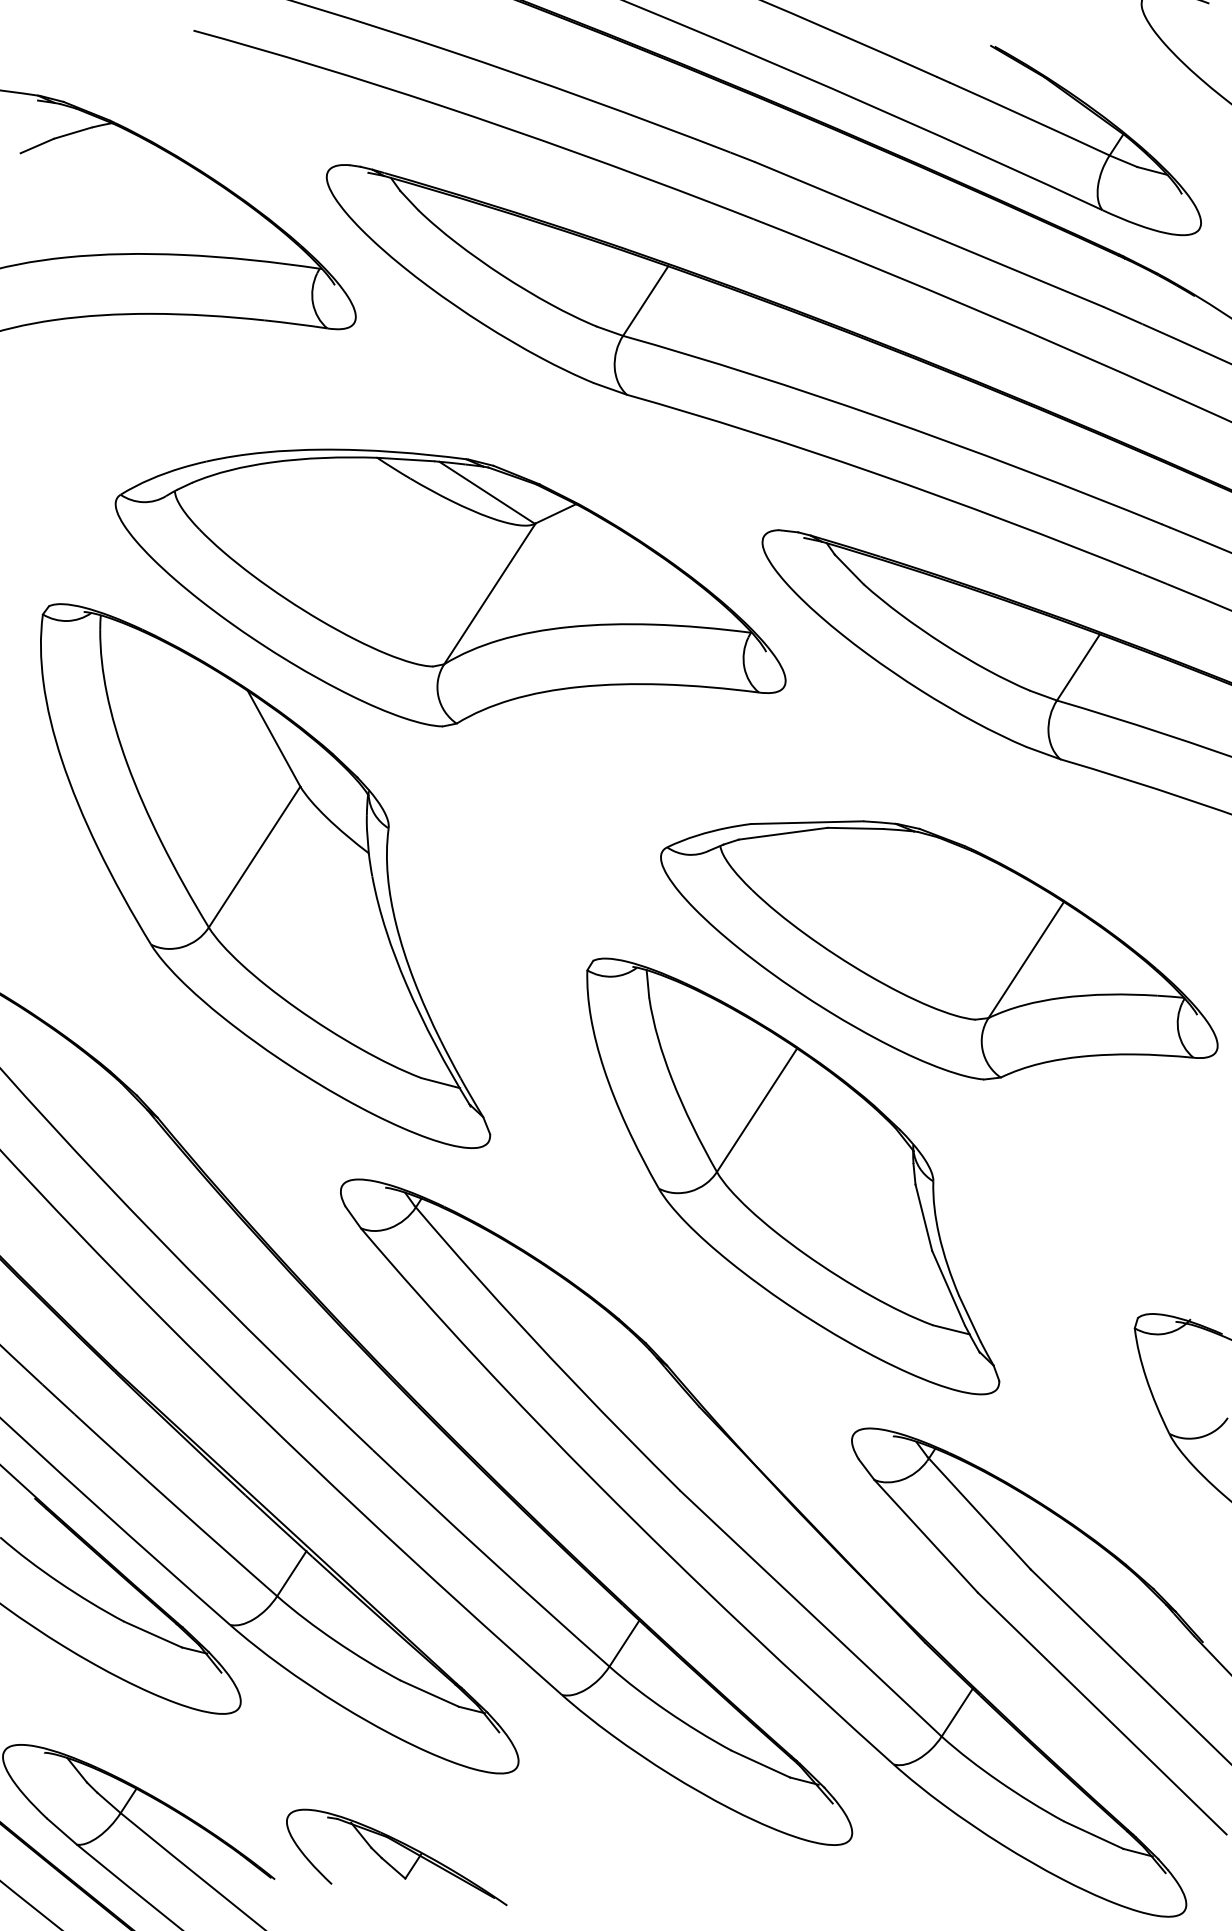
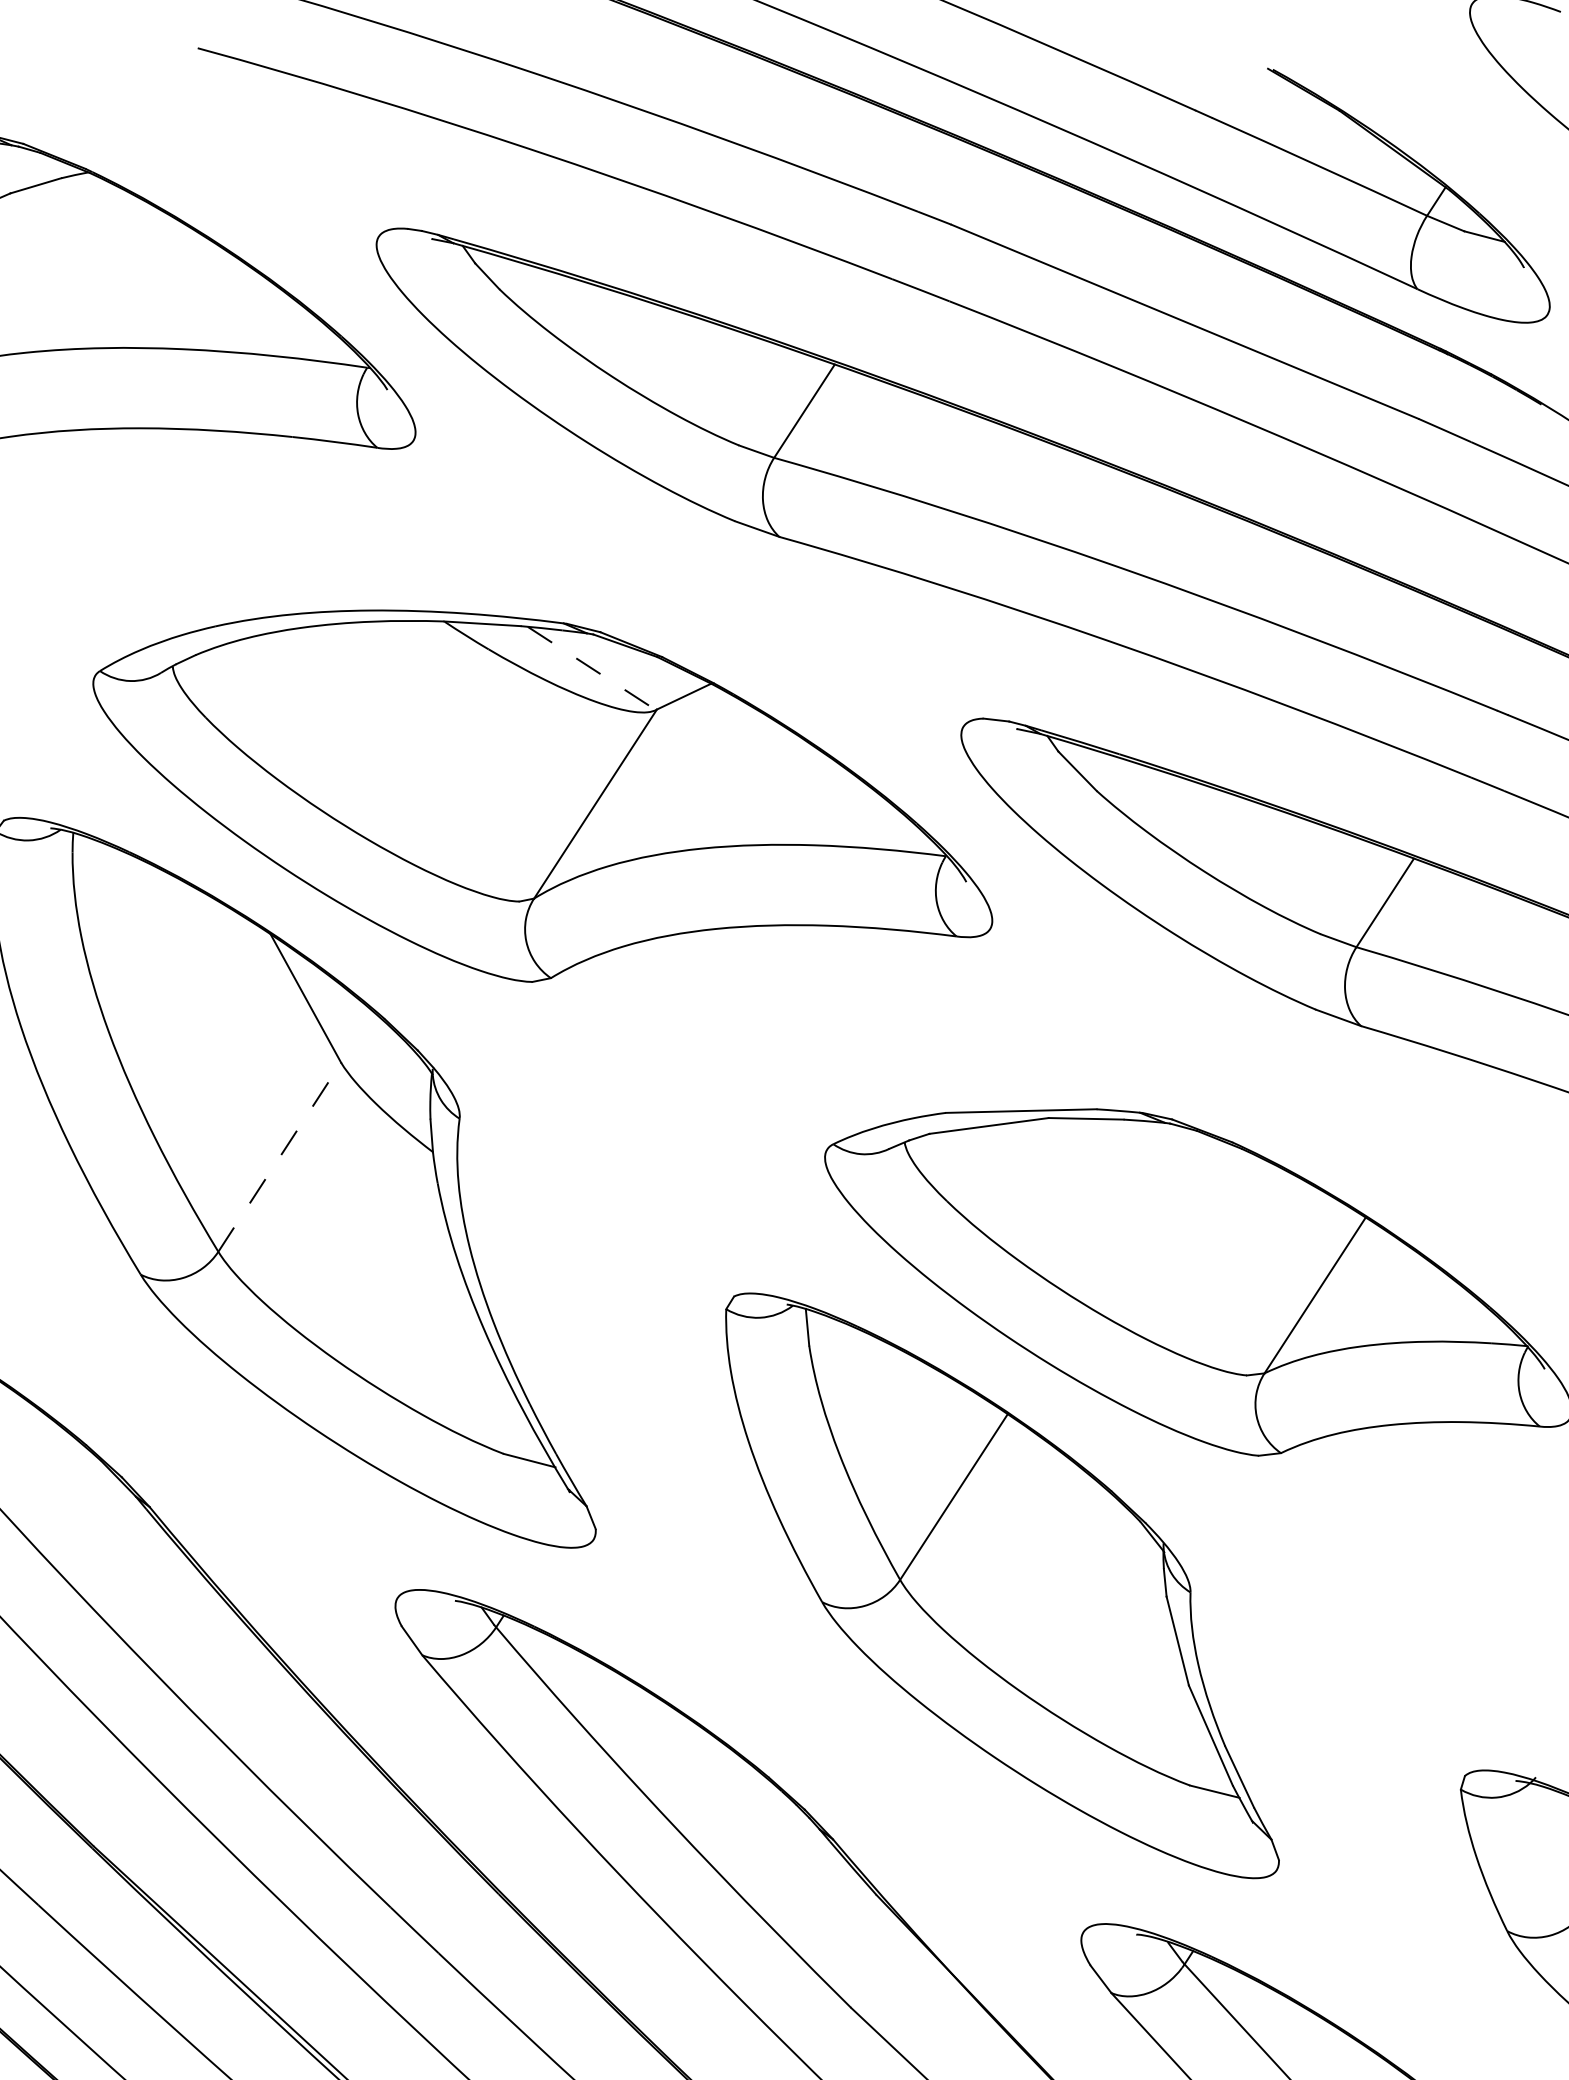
line: (487, 493) -> (592, 669), solid -> dashed
line: (254, 857) -> (279, 1157), solid -> dashed

